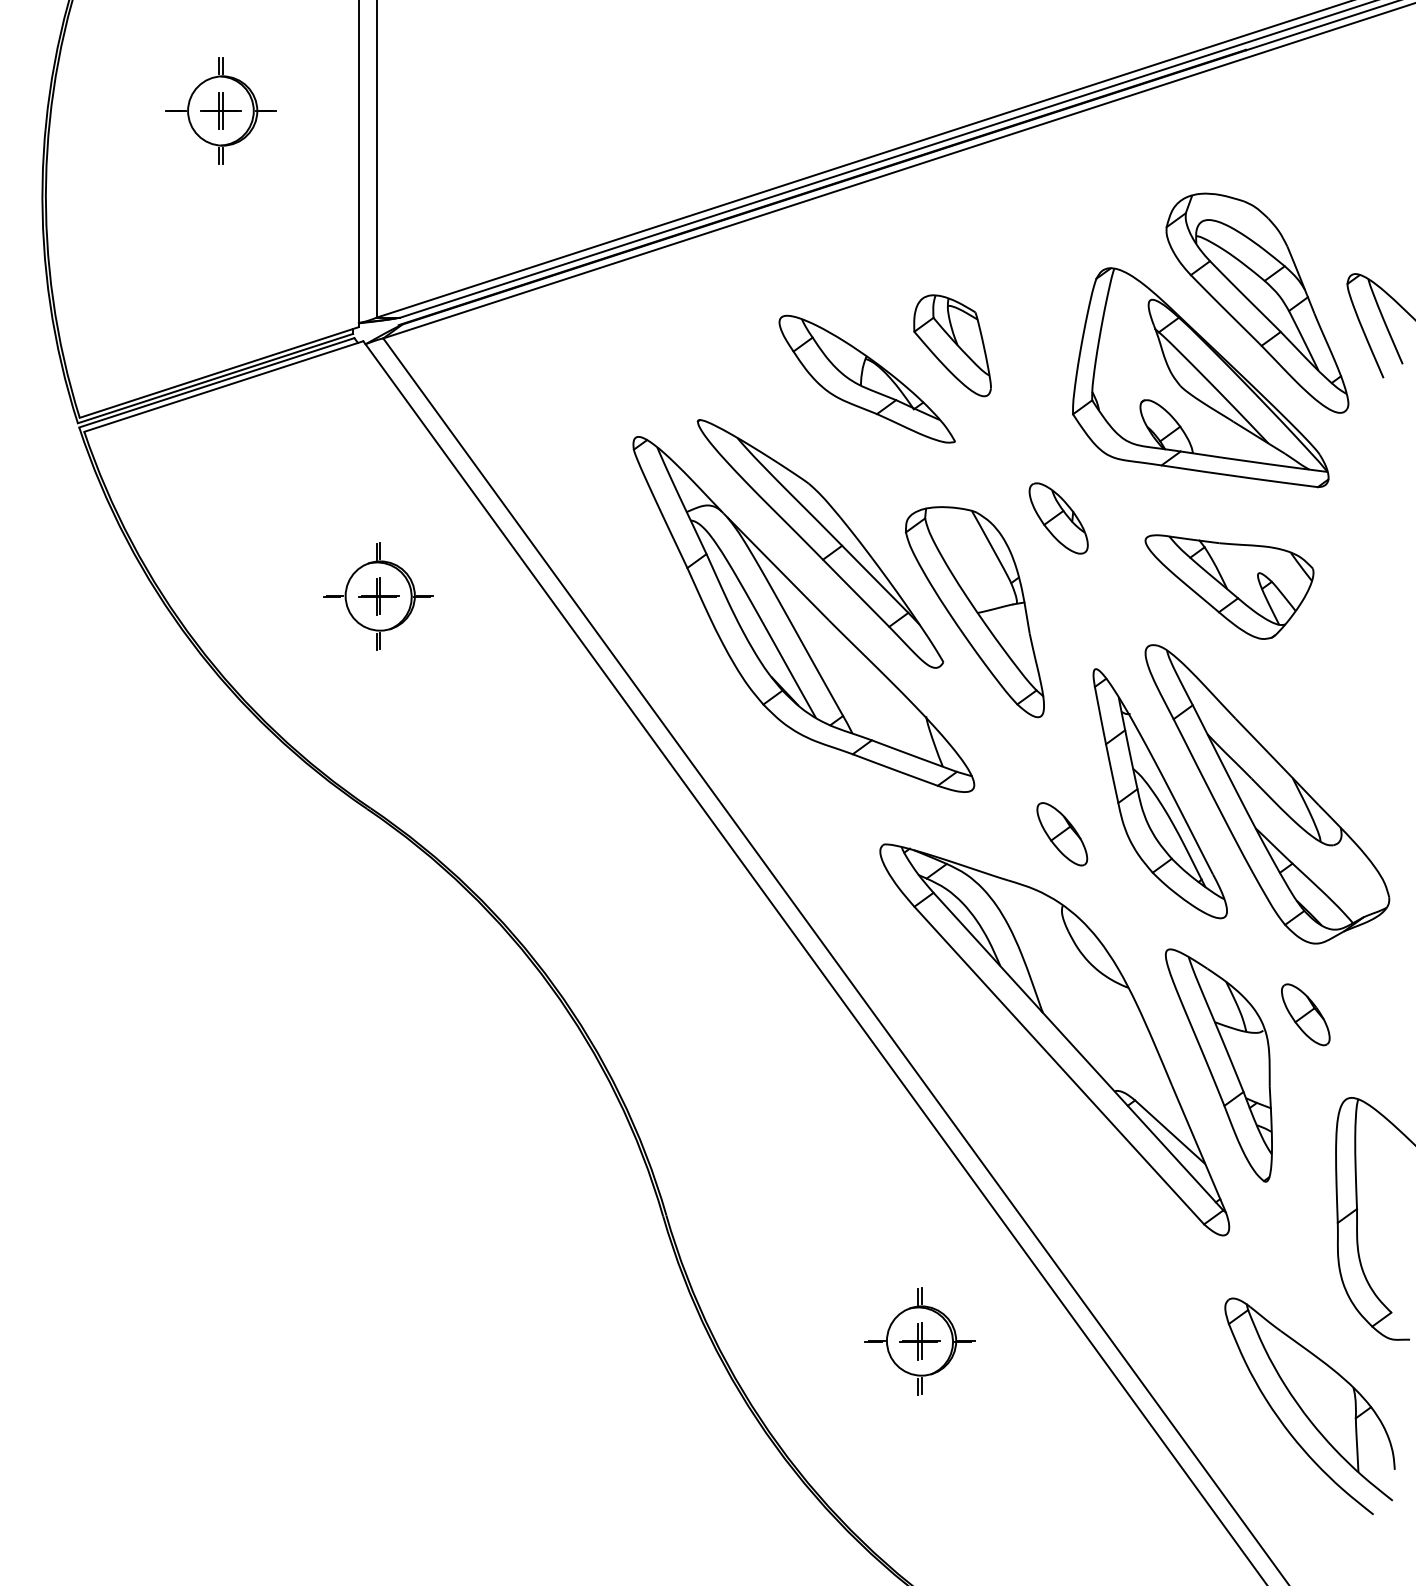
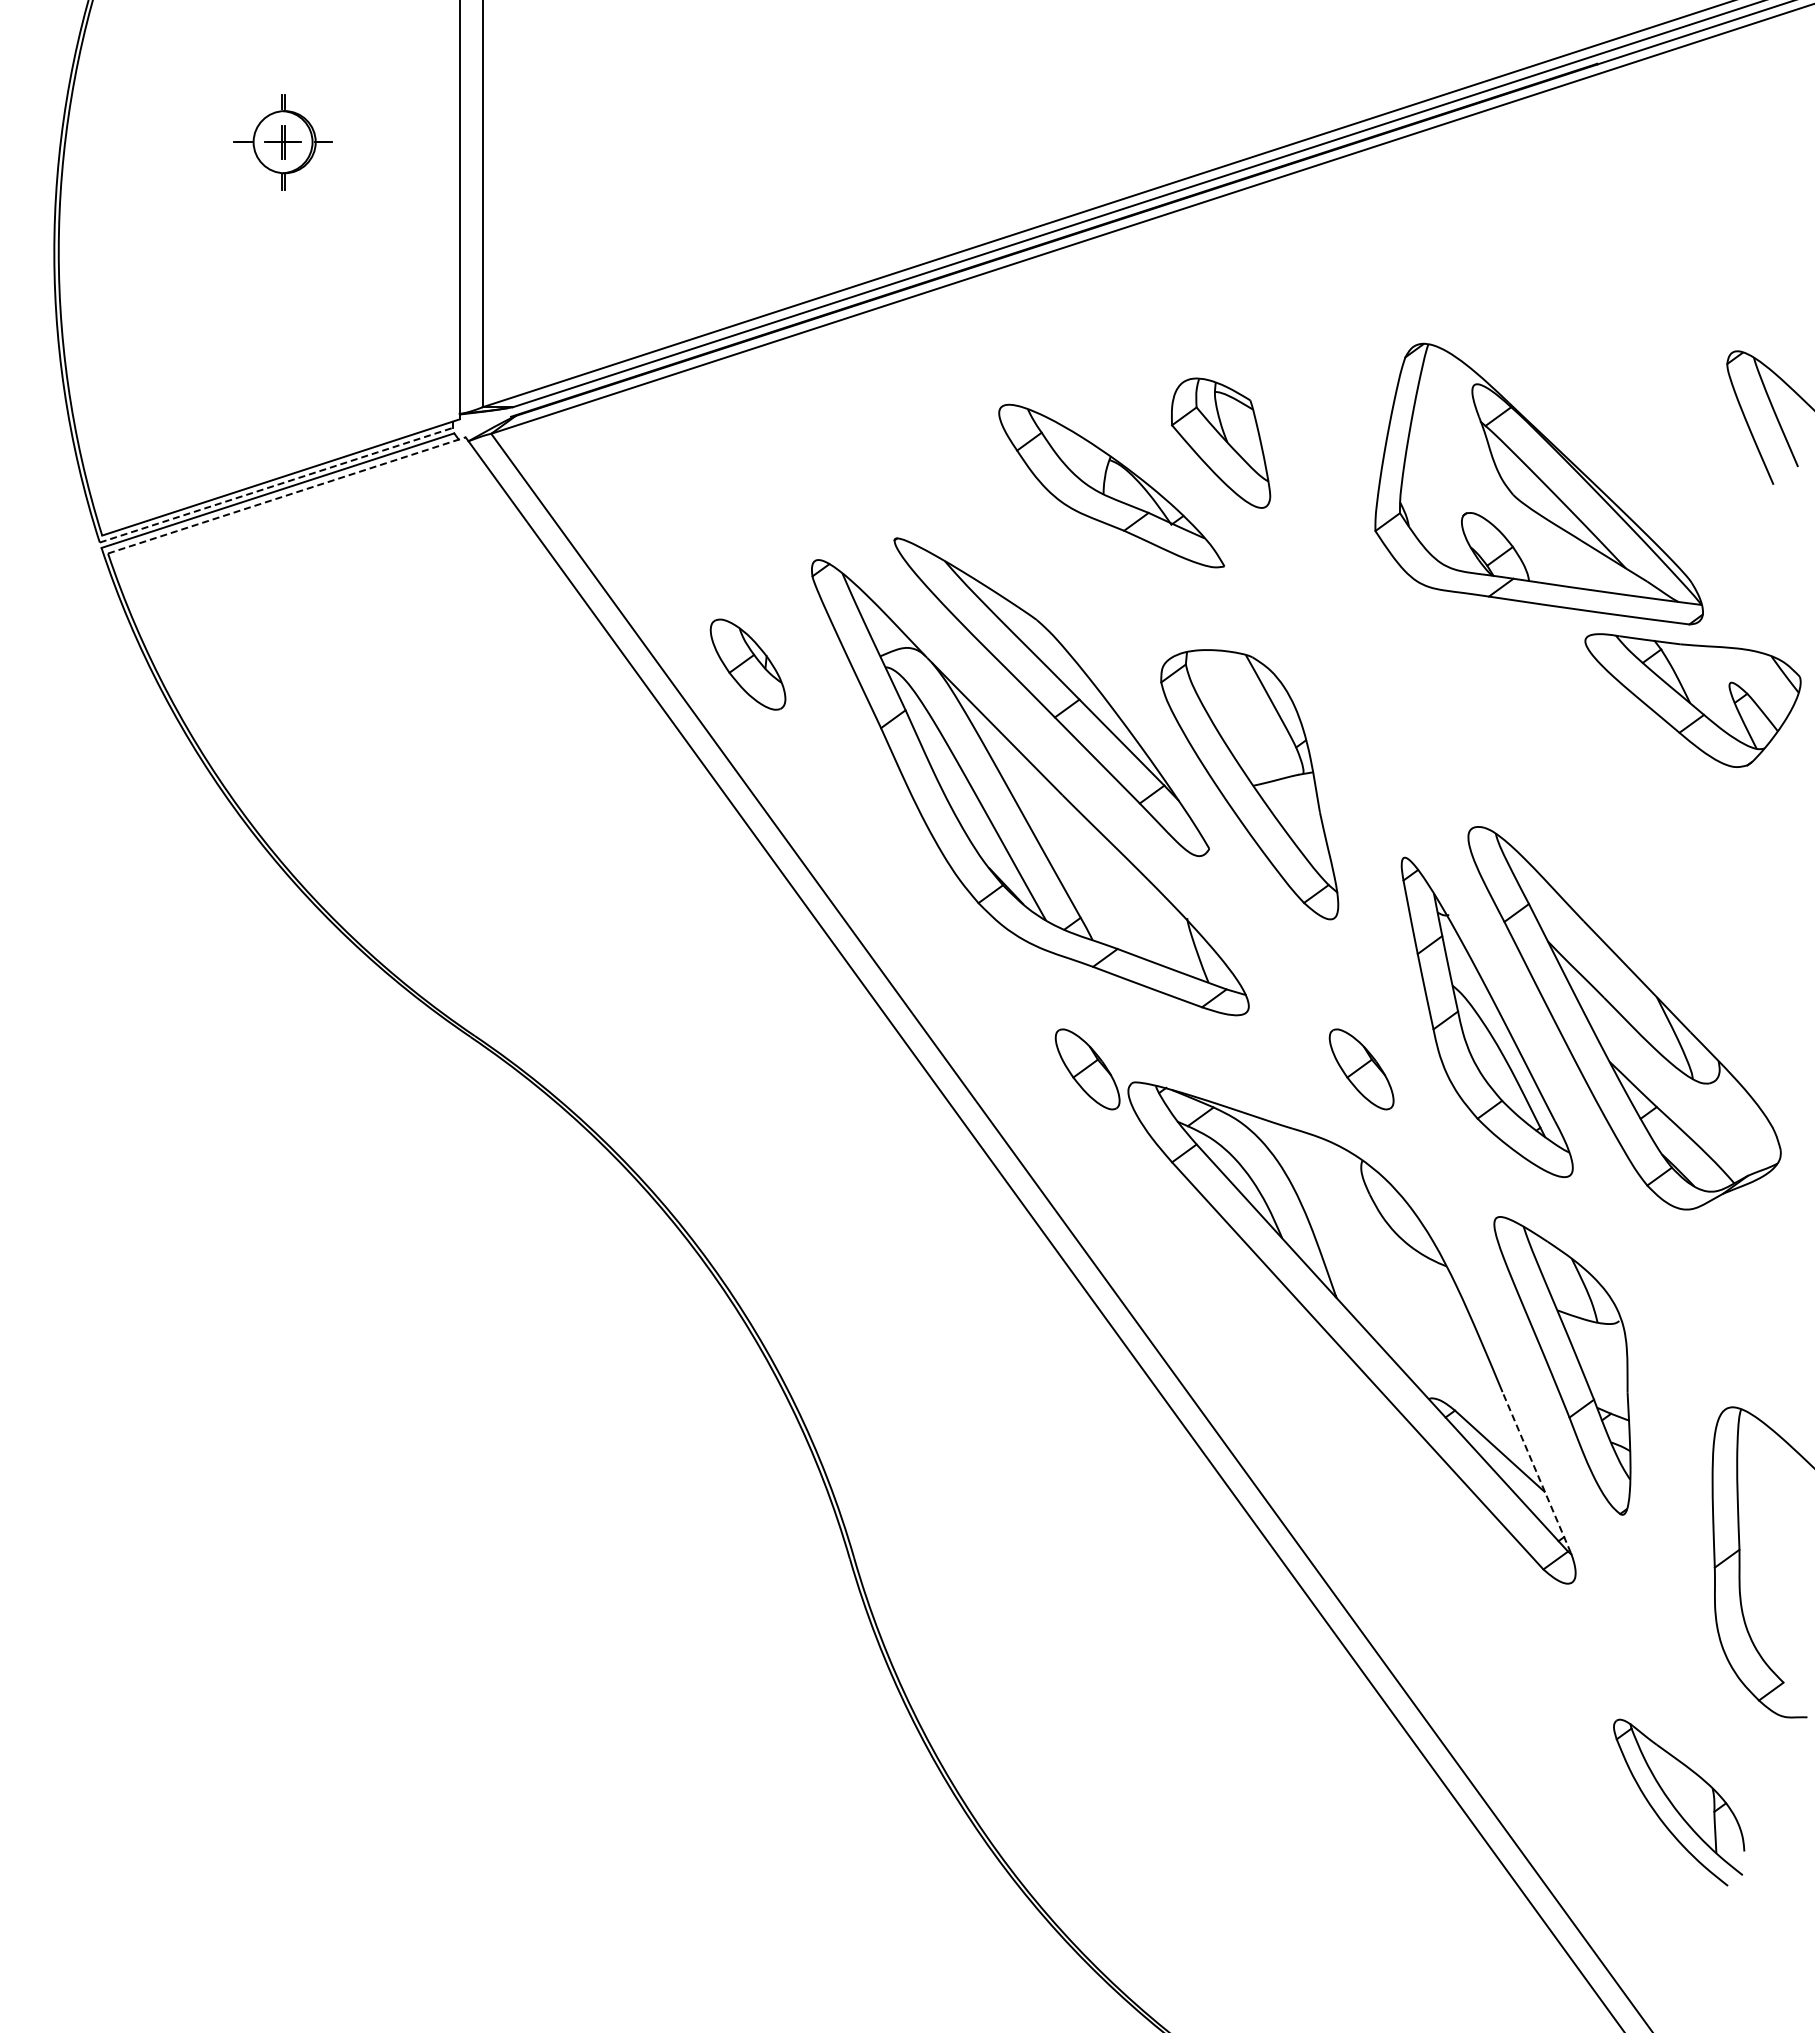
part: (220, 110) -> (282, 141), size x0.7
part: (1257, 303) -> (1611, 388), removed
line: (215, 378) -> (276, 485), solid -> dashed
line: (224, 386) -> (287, 495), solid -> dashed
part: (1058, 518) -> (747, 664), moved
part: (1229, 587) -> (1692, 700), moved
part: (378, 596) -> (484, 764), removed
part: (848, 834) -> (1087, 1069), added
part: (1305, 1014) -> (1673, 1300), removed
line: (1198, 1147) -> (1536, 1471), solid -> dashed
part: (919, 1341) -> (1178, 1719), removed
part: (1309, 1406) -> (1678, 1802), size x0.6

